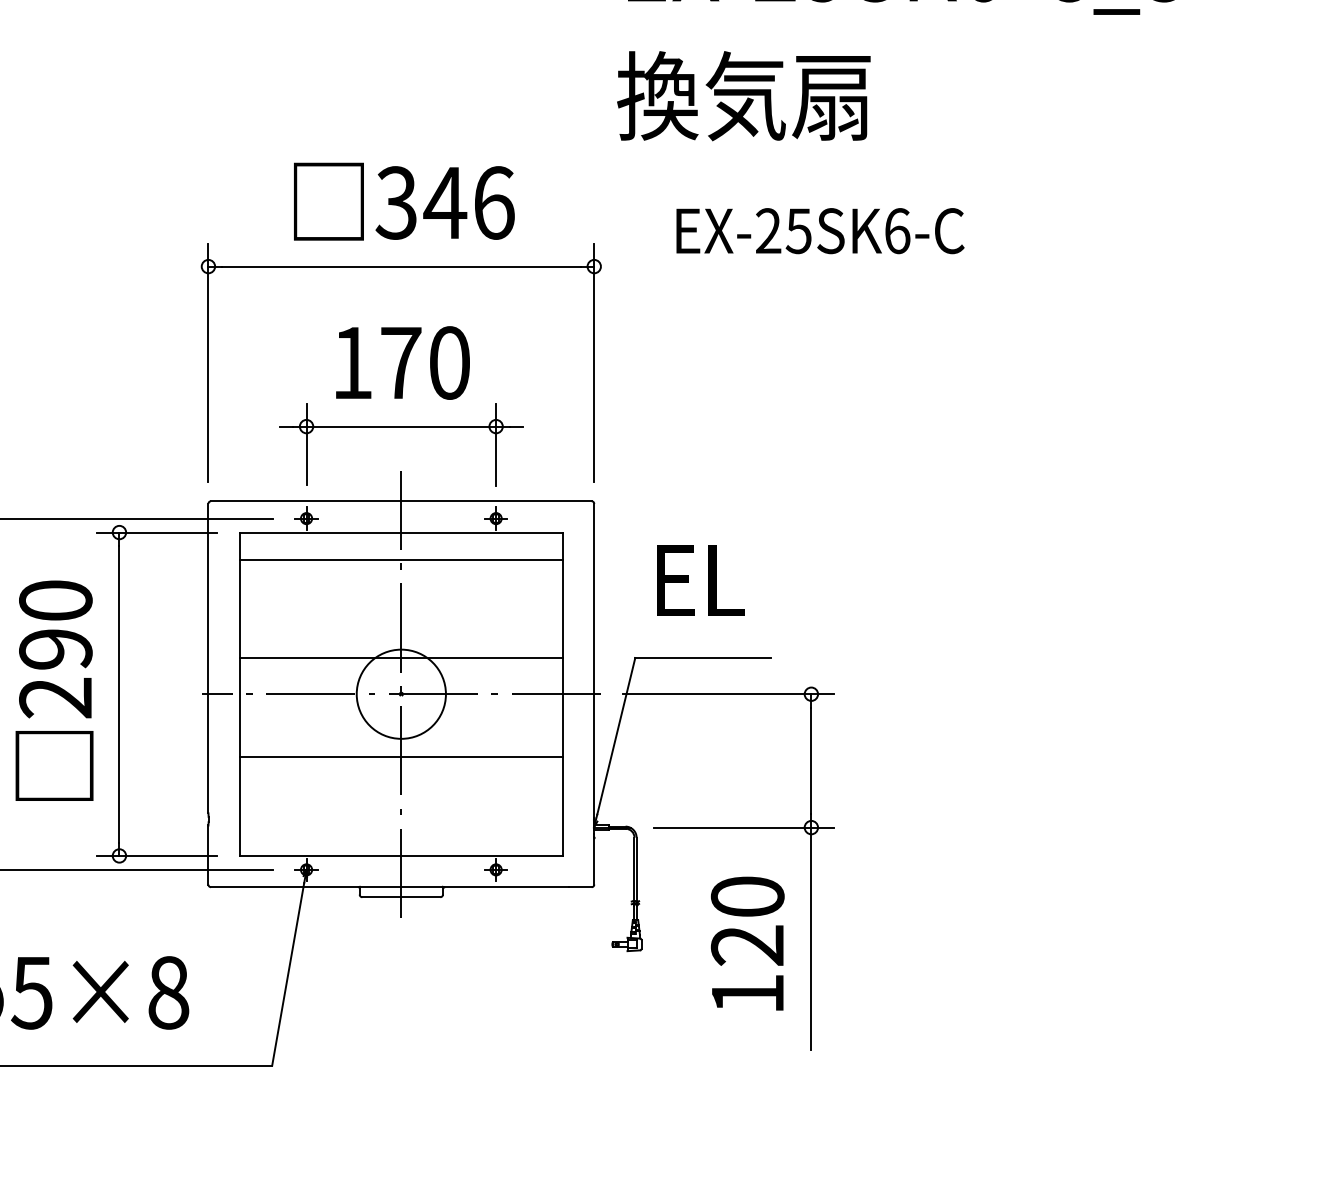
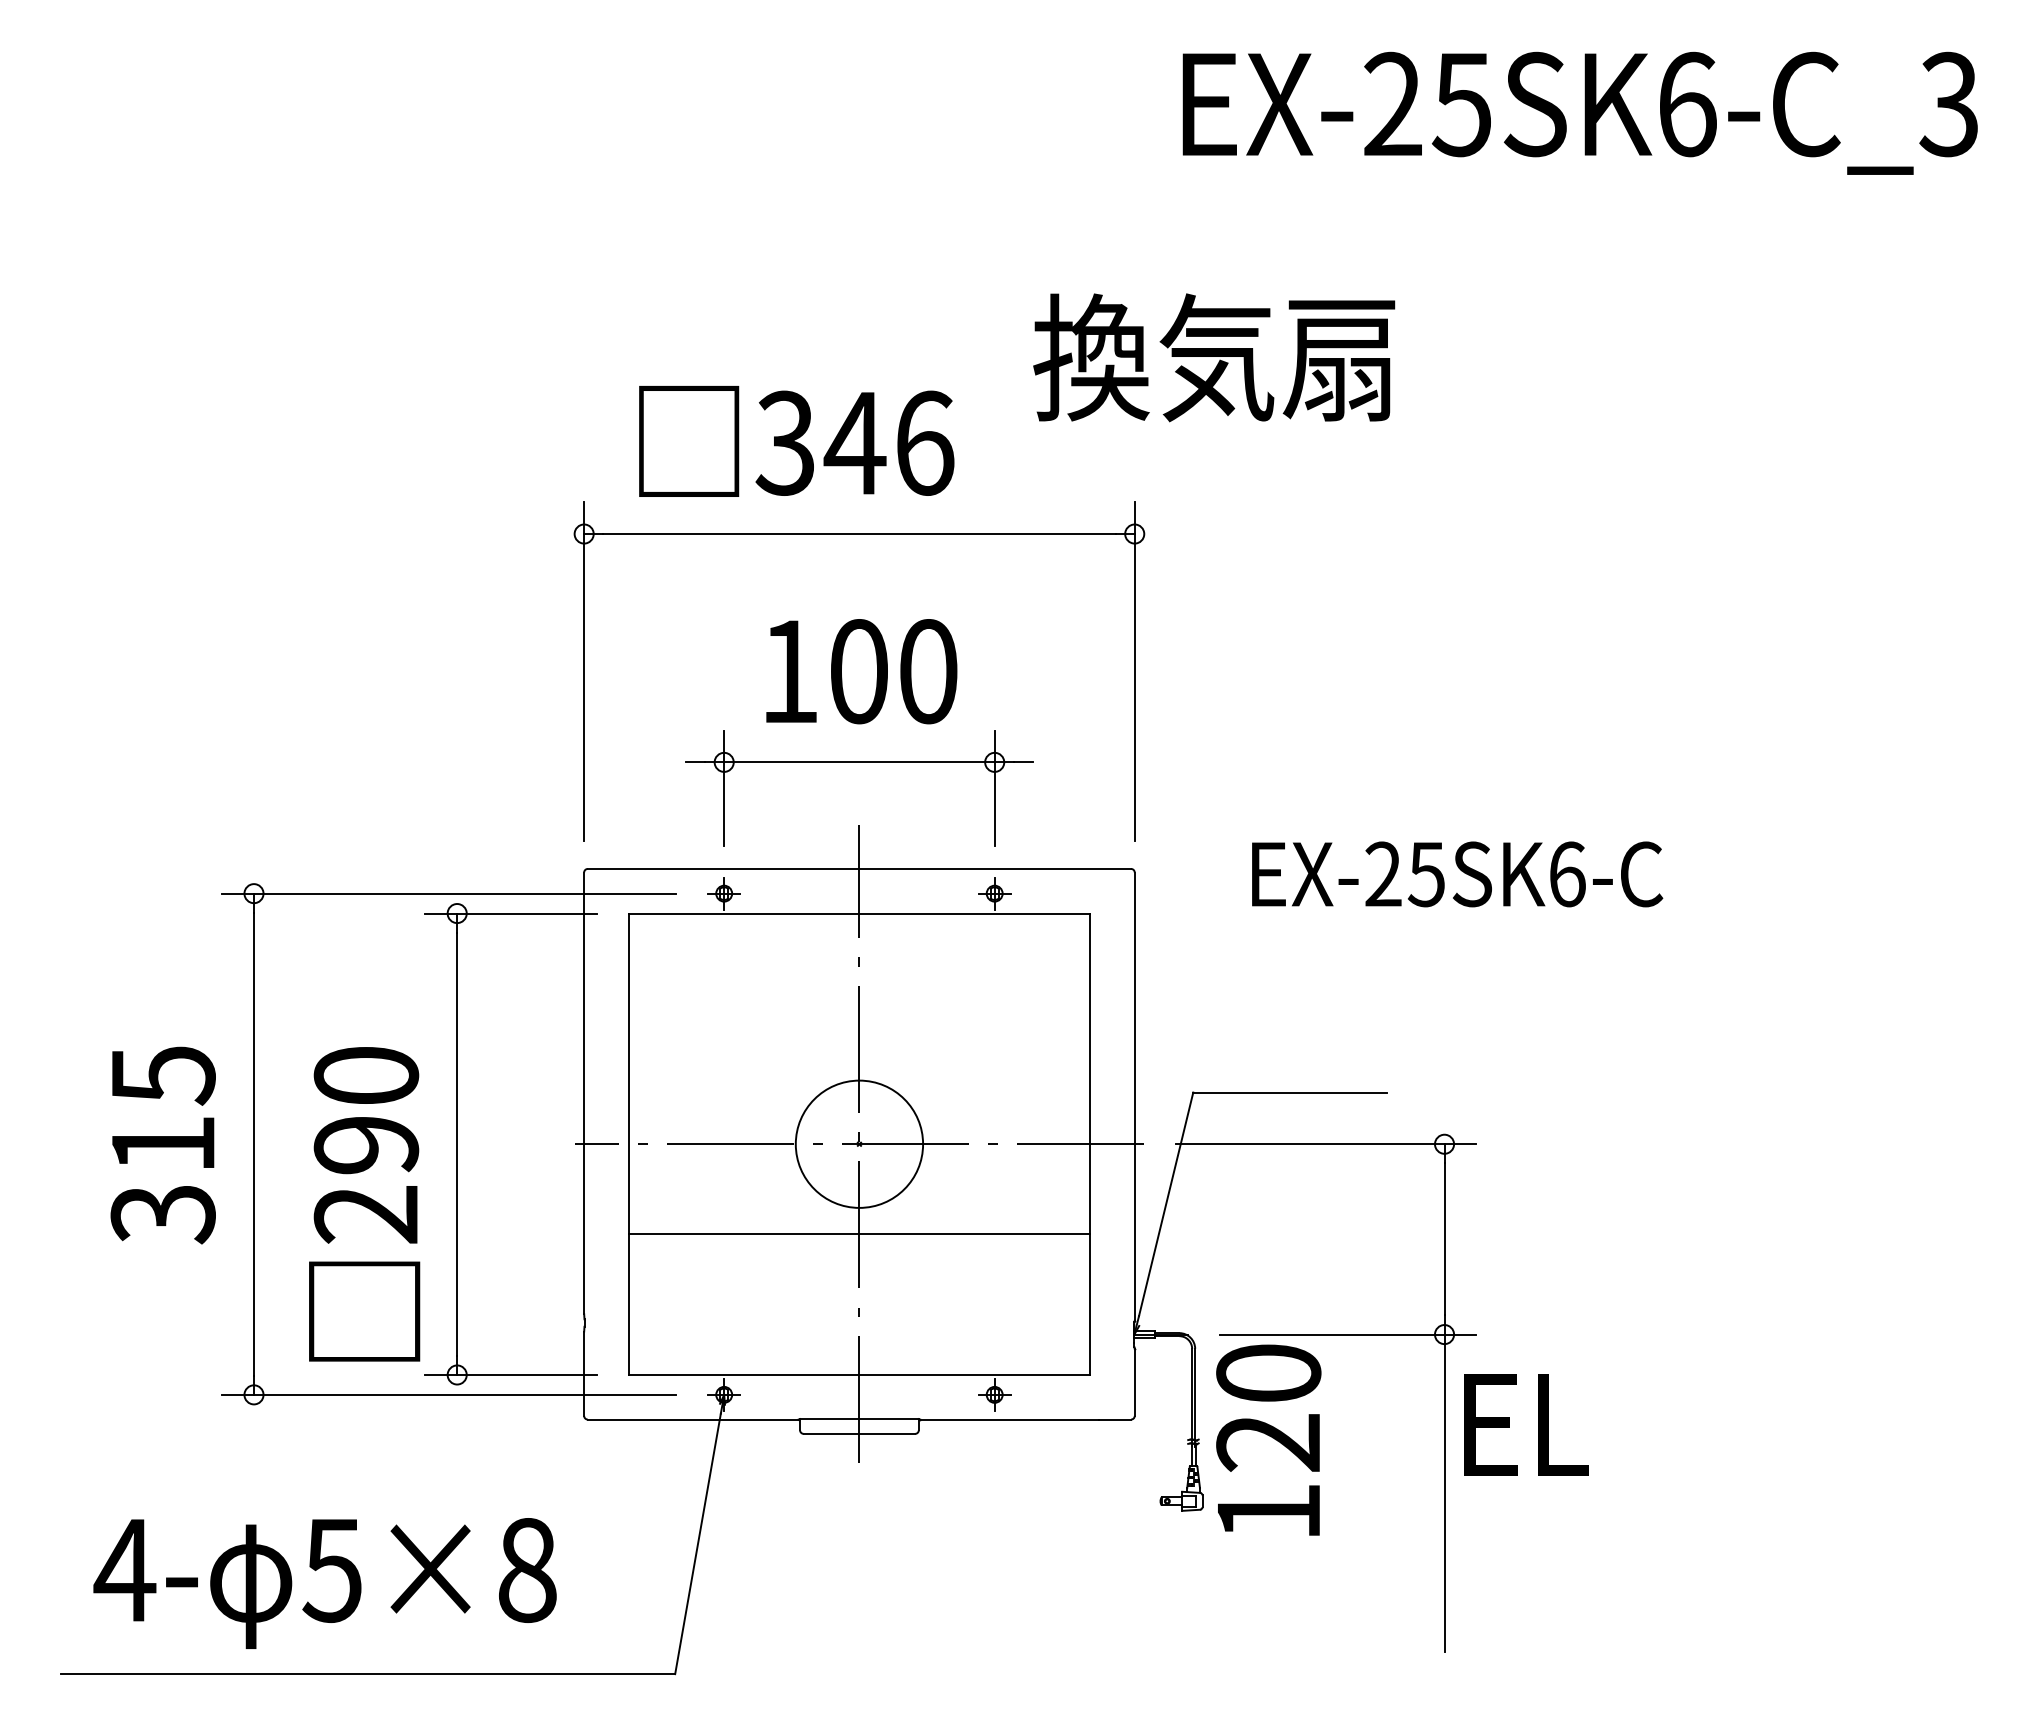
text: (744, 95) -> (1214, 357), moved
text: (404, 201) -> (796, 441), moved
text: (820, 231) -> (1457, 874), moved
text: (401, 362) -> (859, 671), 170 -> 100
line: (401, 559) -> (859, 952), removed
text: (700, 580) -> (1526, 1424), moved
line: (401, 657) -> (859, 1092), removed
text: (54, 690) -> (364, 1204), moved
text: (747, 943) -> (1268, 1439), moved

